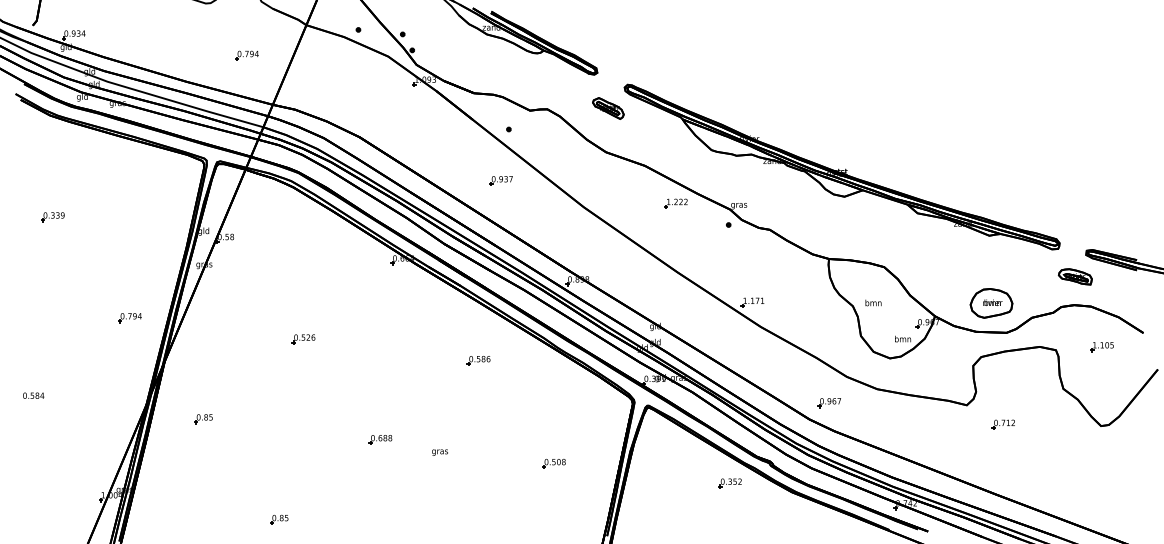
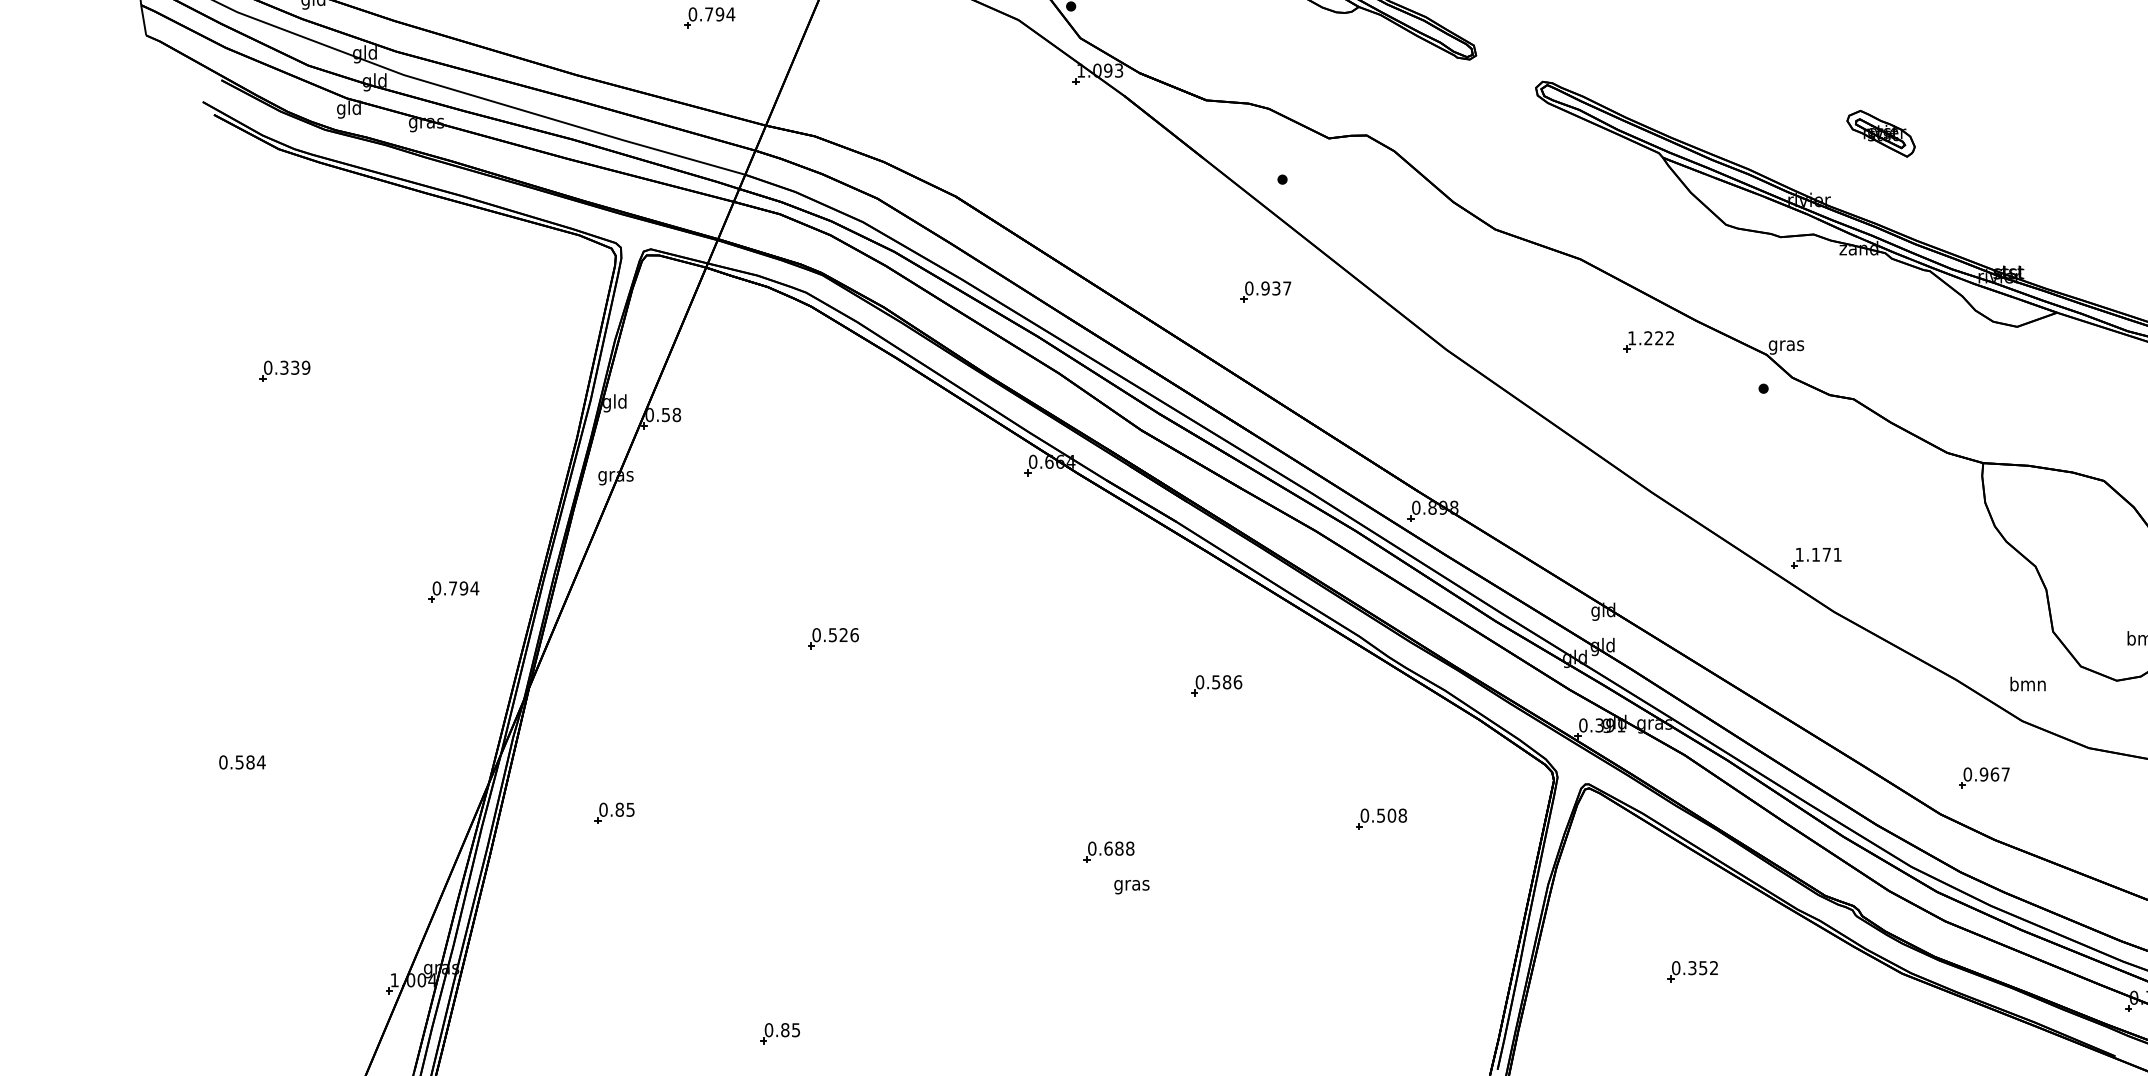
part: (608, 108) -> (1881, 133), moved
text: (873, 302) -> (2028, 683), moved
part: (380, 439) -> (1108, 851), moved
part: (553, 463) -> (1380, 818), moved
part: (729, 483) -> (1690, 971), moved

